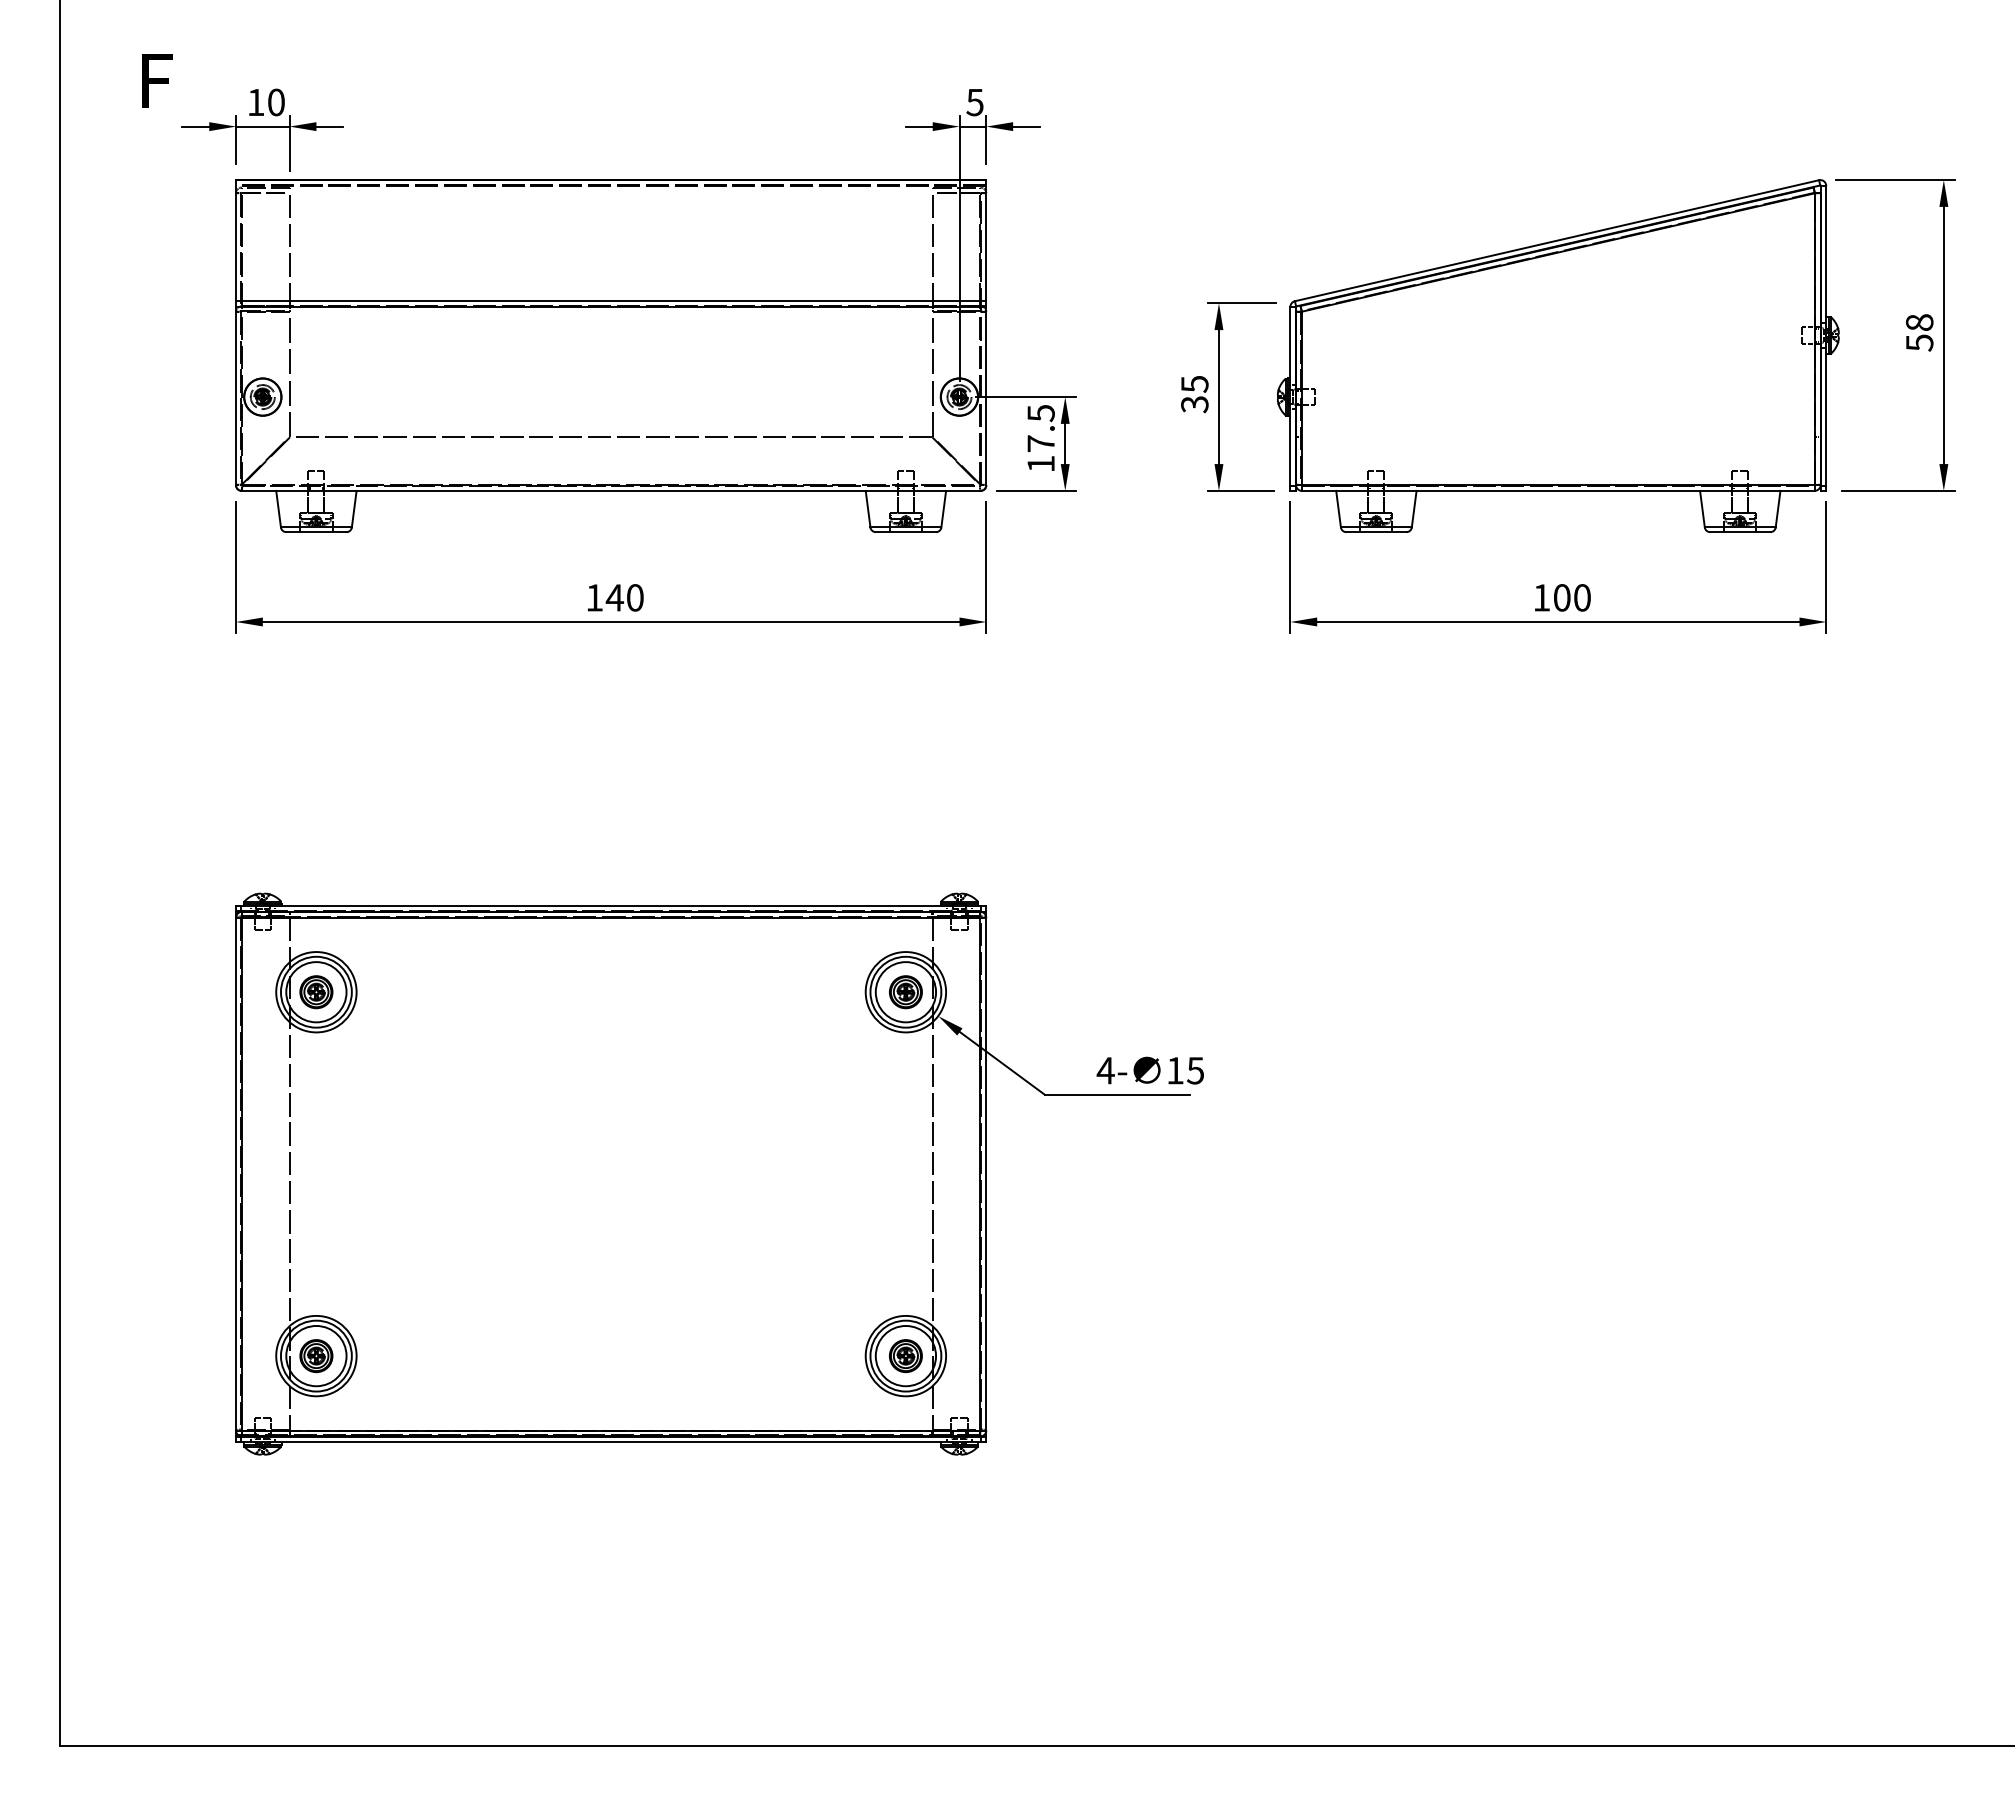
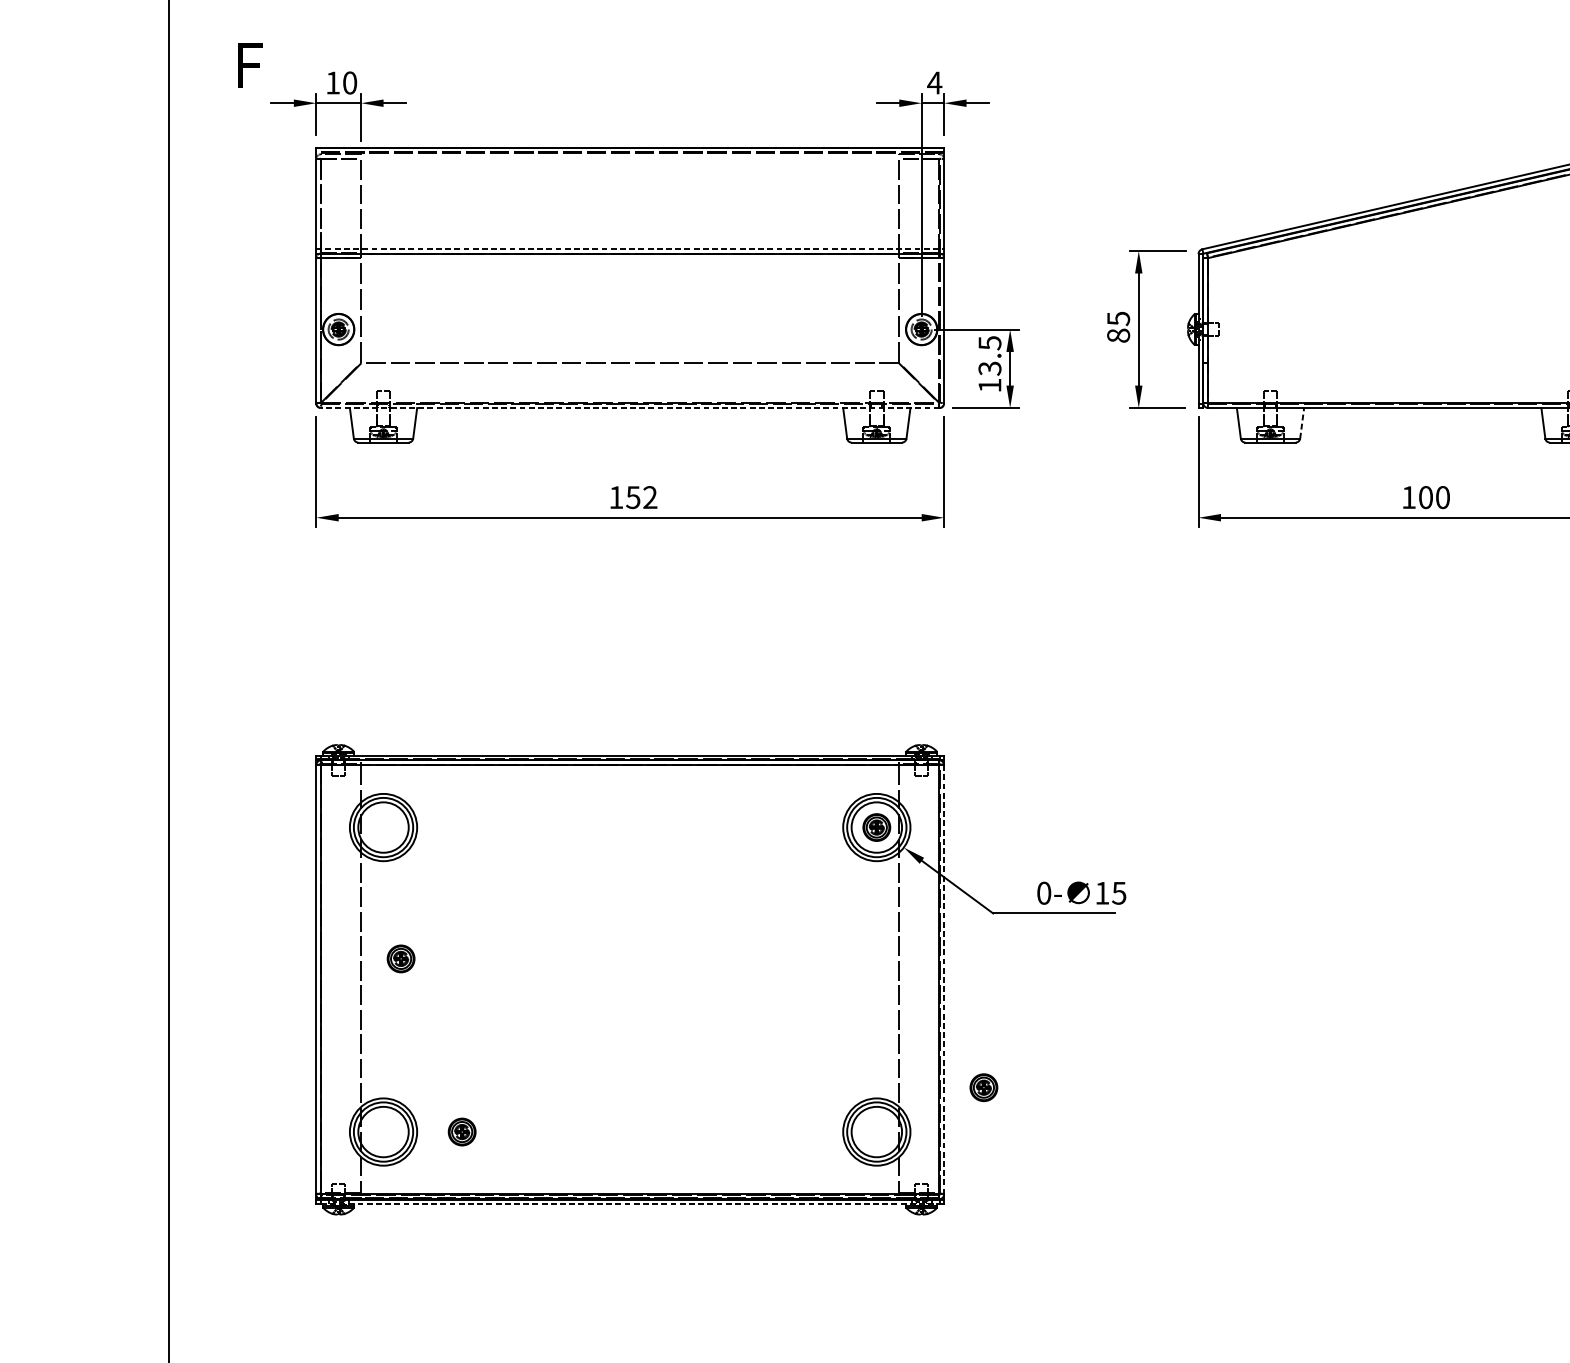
text: (974, 102) -> (934, 83), 5 -> 4
line: (611, 301) -> (630, 249), solid -> dashed
text: (1194, 404) -> (1118, 335), 35 -> 85
text: (1040, 443) -> (989, 368), 17.5 -> 13.5
line: (611, 490) -> (630, 407), solid -> dashed
line: (1414, 508) -> (1302, 422), solid -> dashed
text: (624, 597) -> (641, 497), 140 -> 152
part: (316, 992) -> (401, 959), moved
text: (1105, 1070) -> (1043, 893), 4- -> 0-
line: (986, 1174) -> (944, 980), solid -> dashed
part: (316, 1356) -> (462, 1132), moved
part: (905, 1356) -> (983, 1088), moved
line: (611, 1442) -> (630, 1204), solid -> dashed

